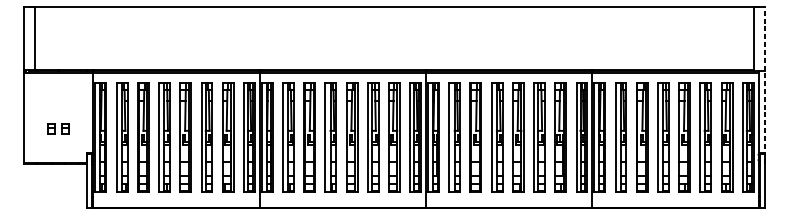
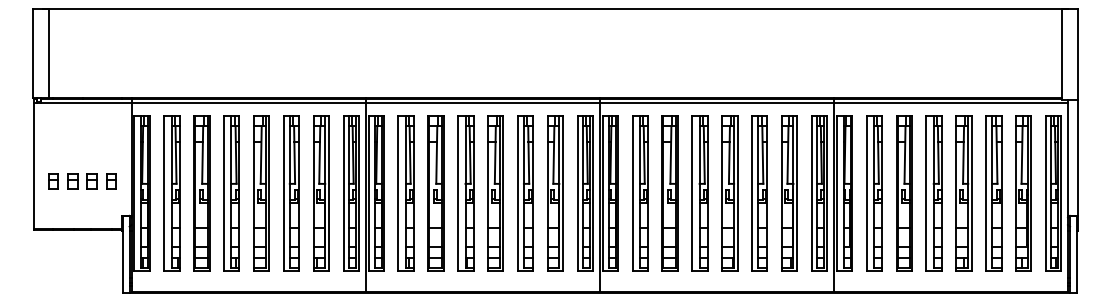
line: (765, 85) -> (1077, 120), dashed -> solid
part: (37, 129) -> (53, 181), added
part: (79, 129) -> (111, 181), added

